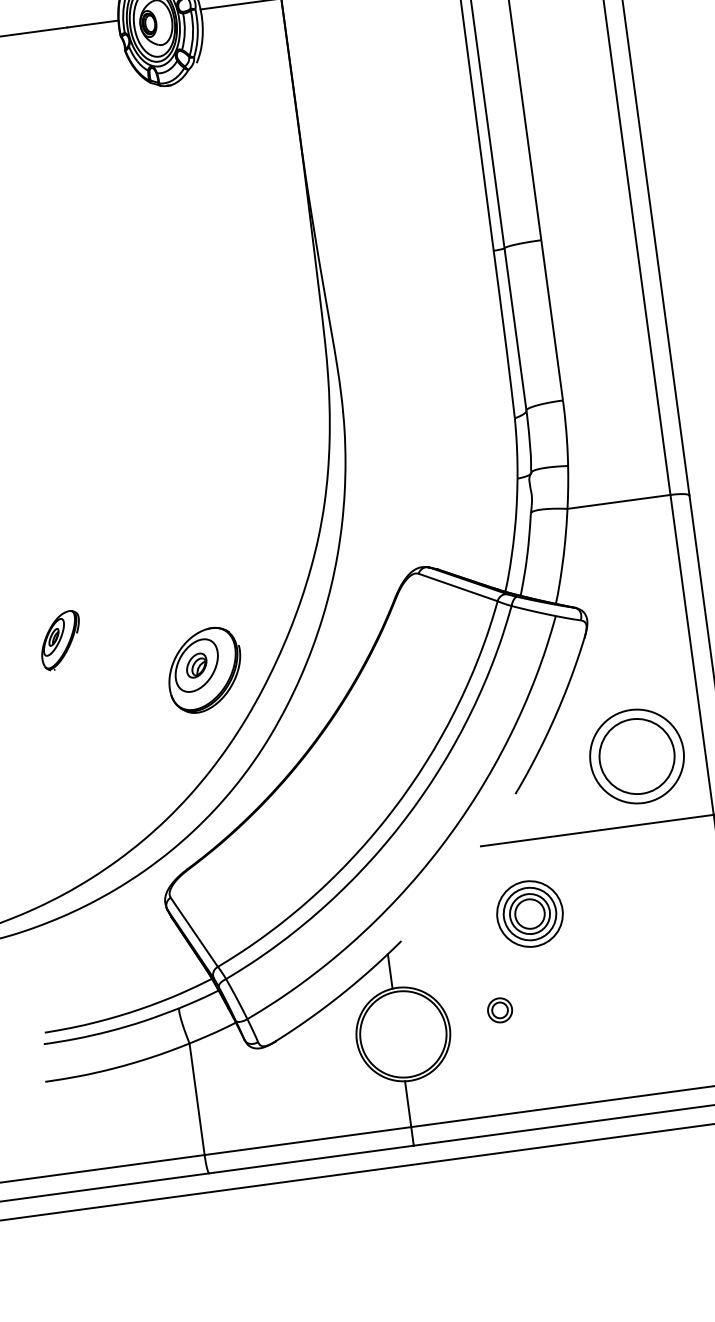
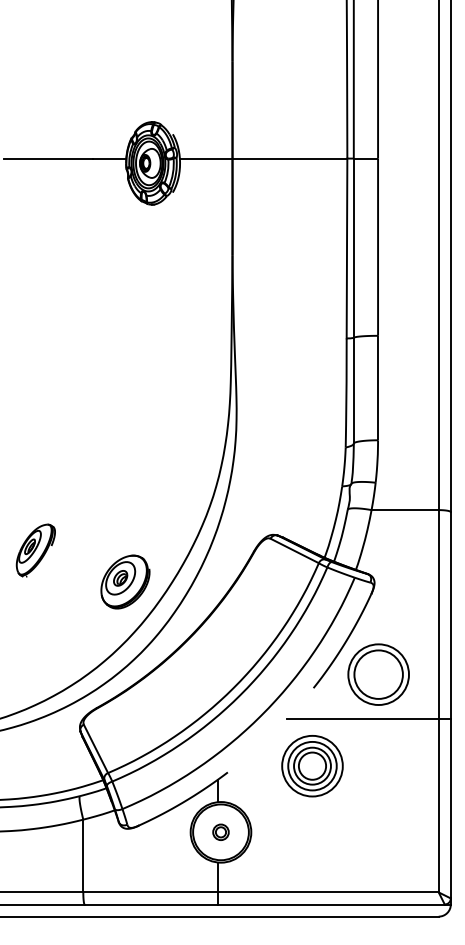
part: (60, 640) -> (35, 550), size x1.43
part: (636, 756) -> (378, 674), moved
part: (530, 914) -> (312, 766), size x1.43
part: (499, 1009) -> (220, 831), moved

